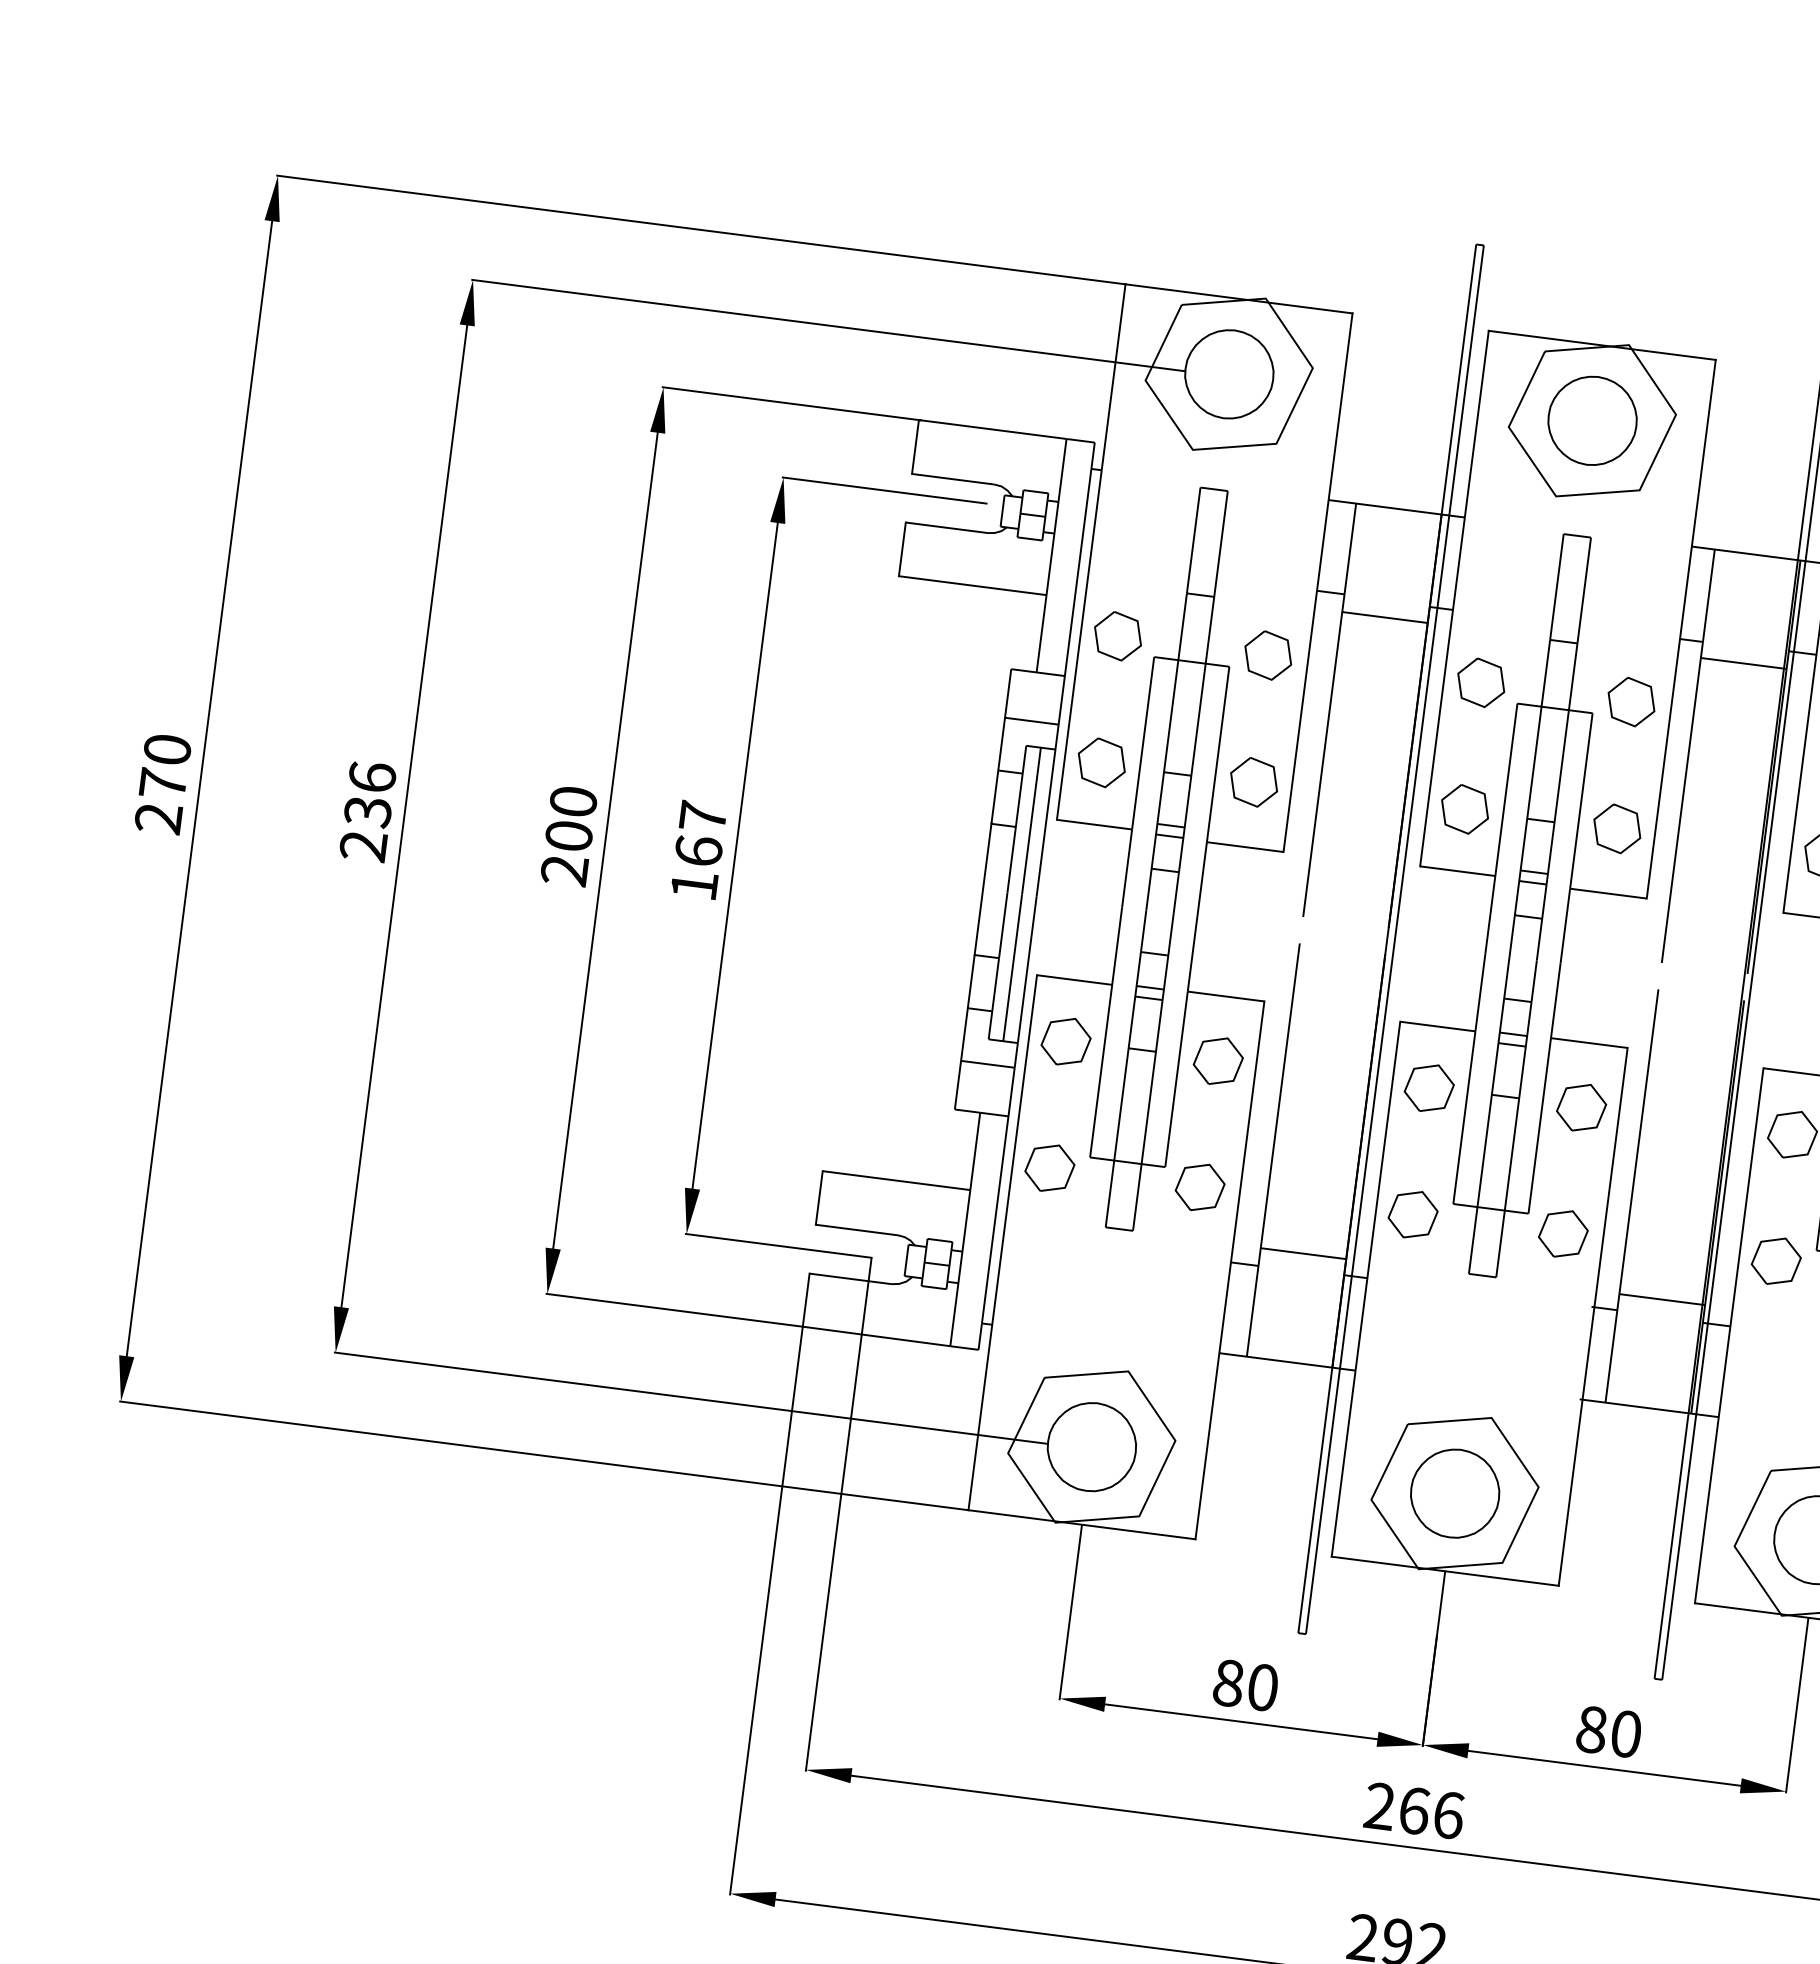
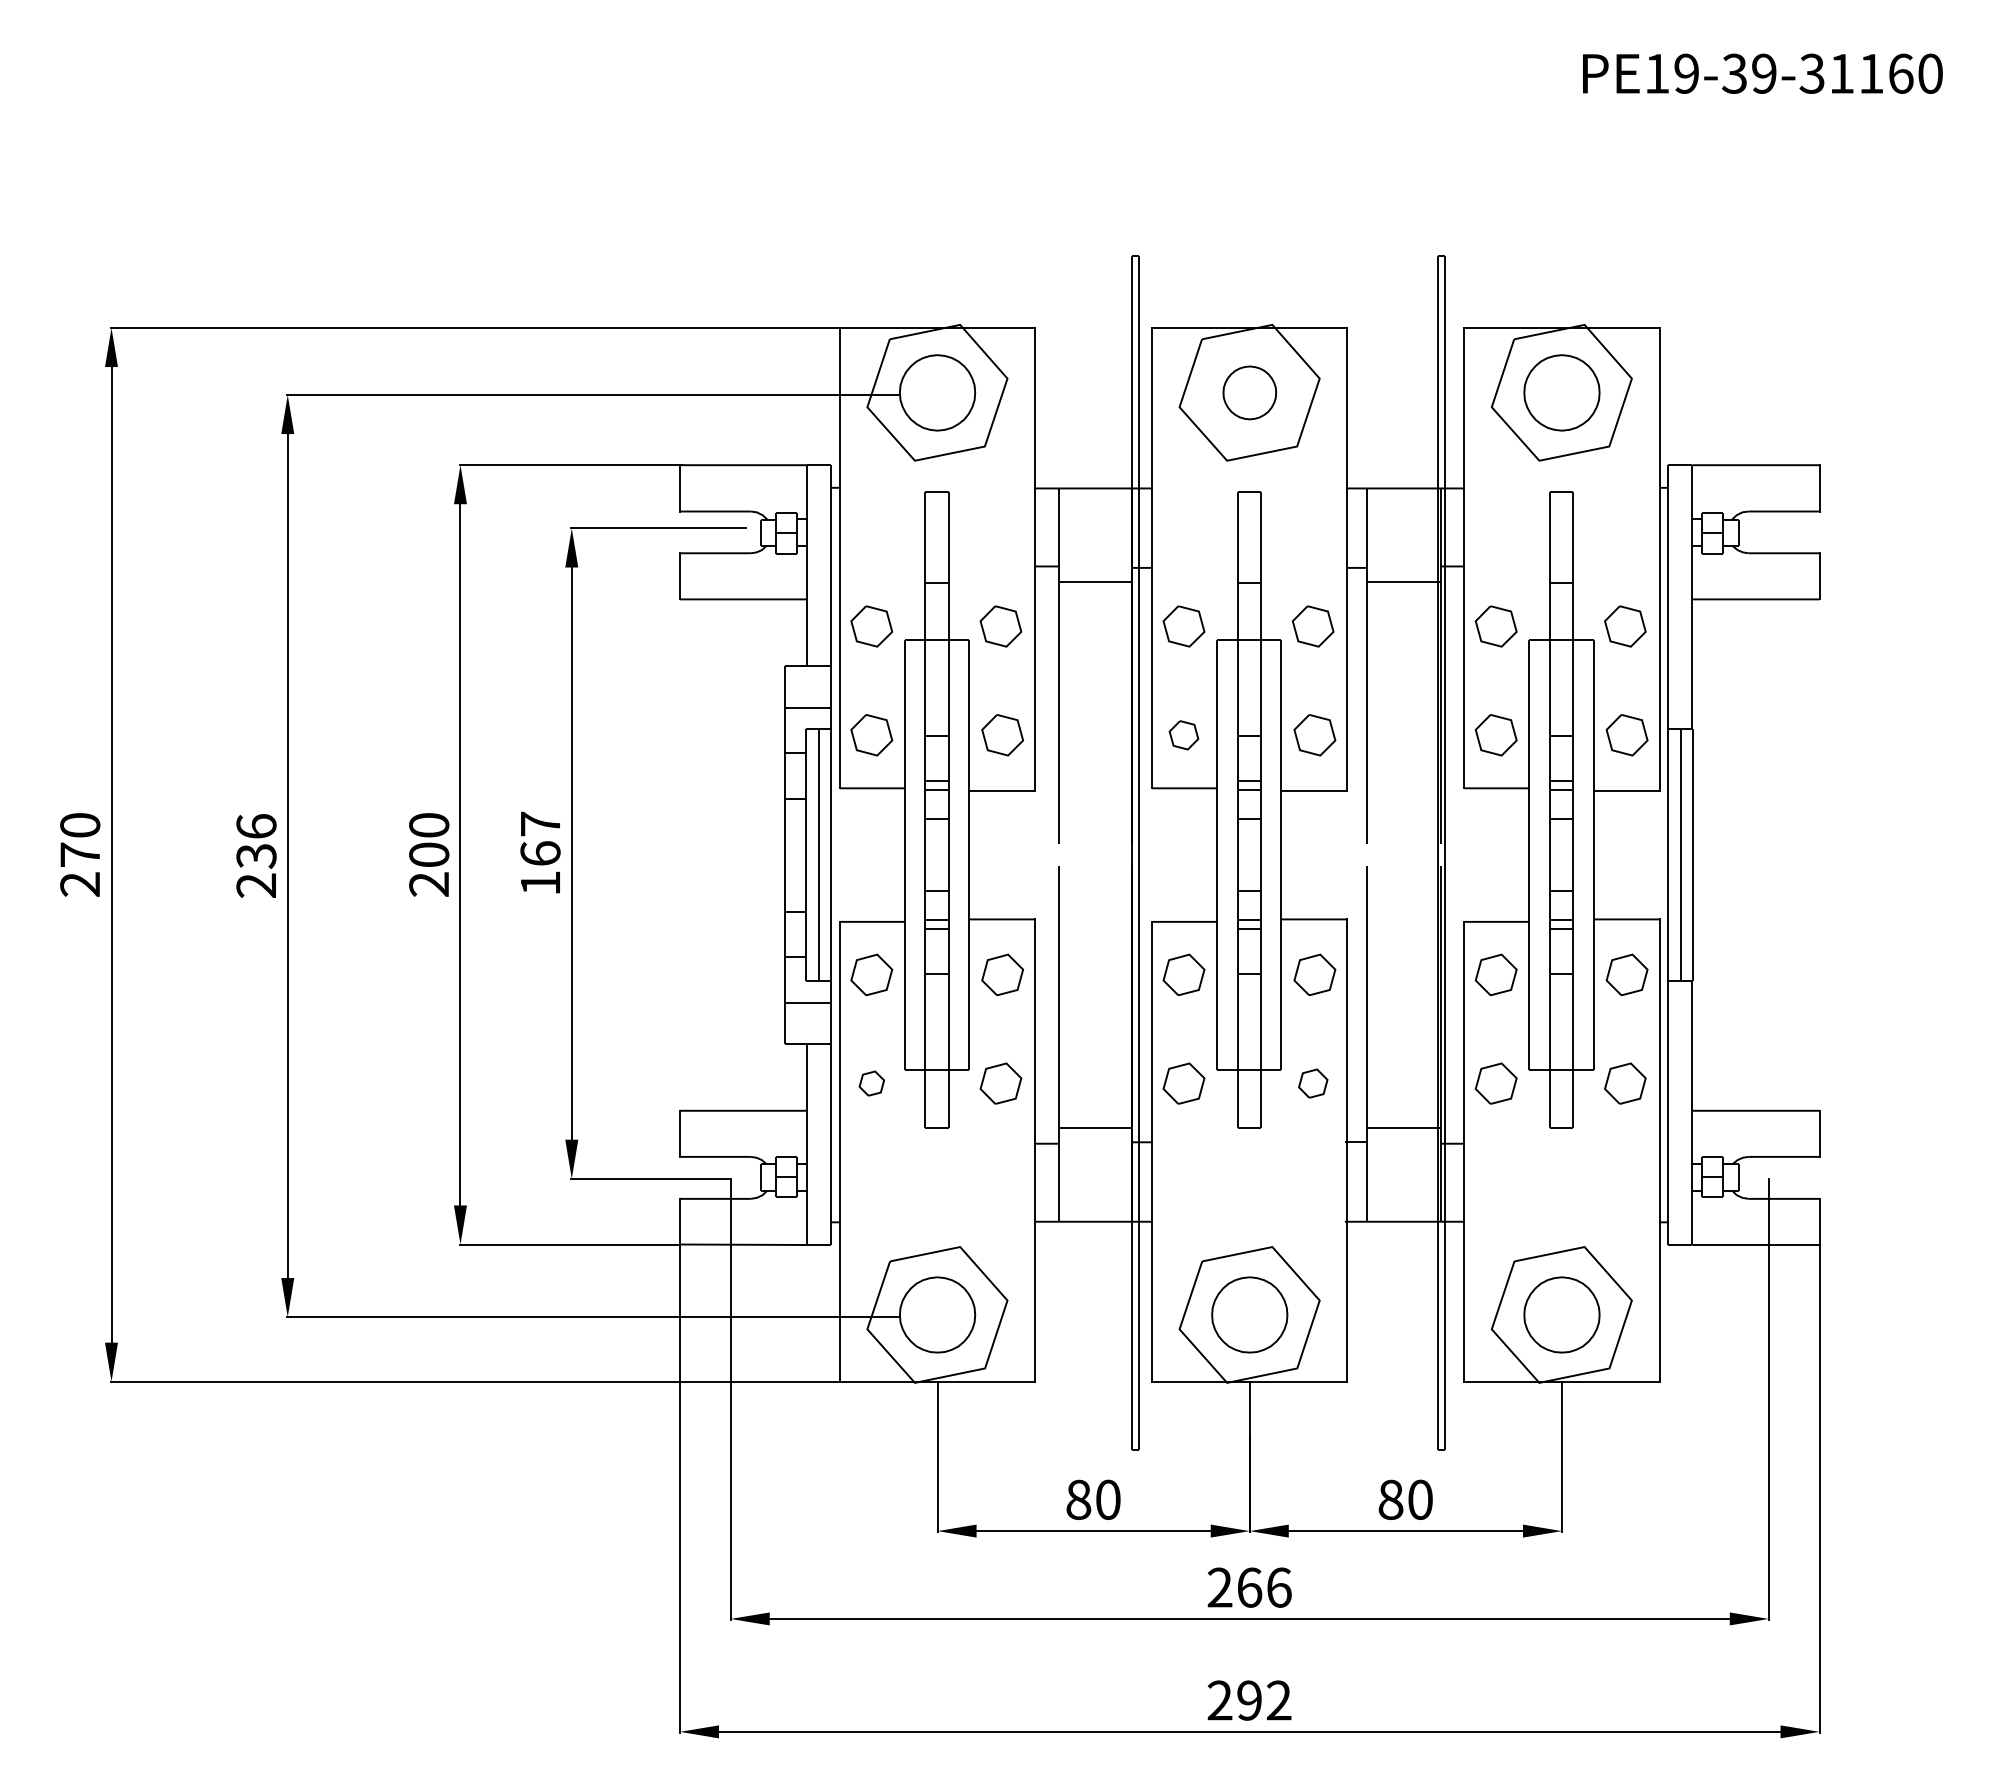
part: (1592, 420) -> (1249, 392), size x0.7
part: (1464, 809) -> (1183, 735), size x0.7
part: (1049, 1167) -> (871, 1083), size x0.6
part: (1563, 1233) -> (1313, 1083), size x0.7

